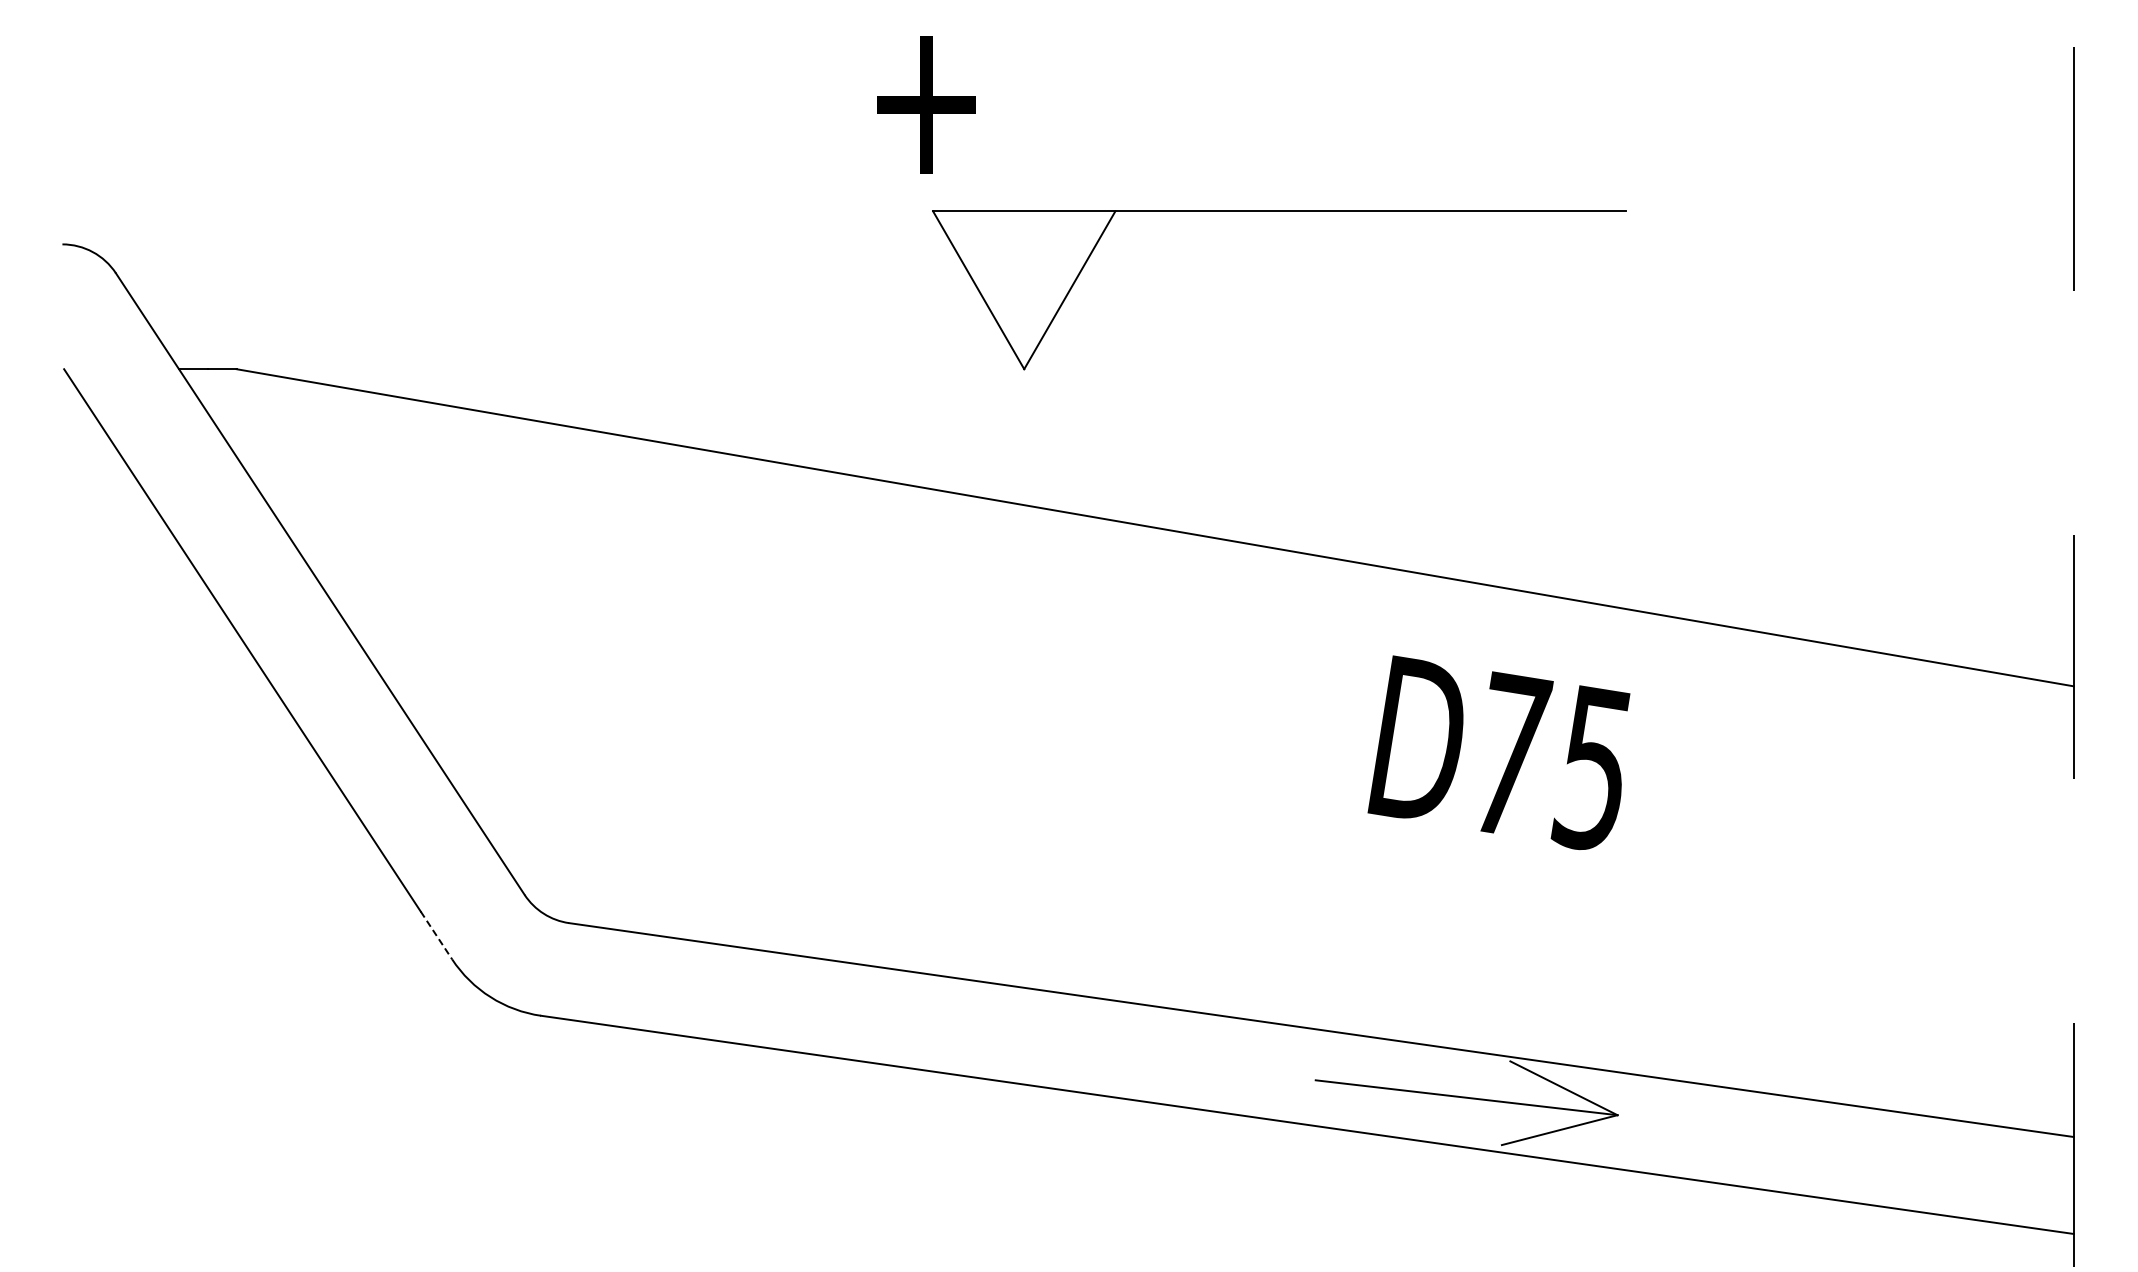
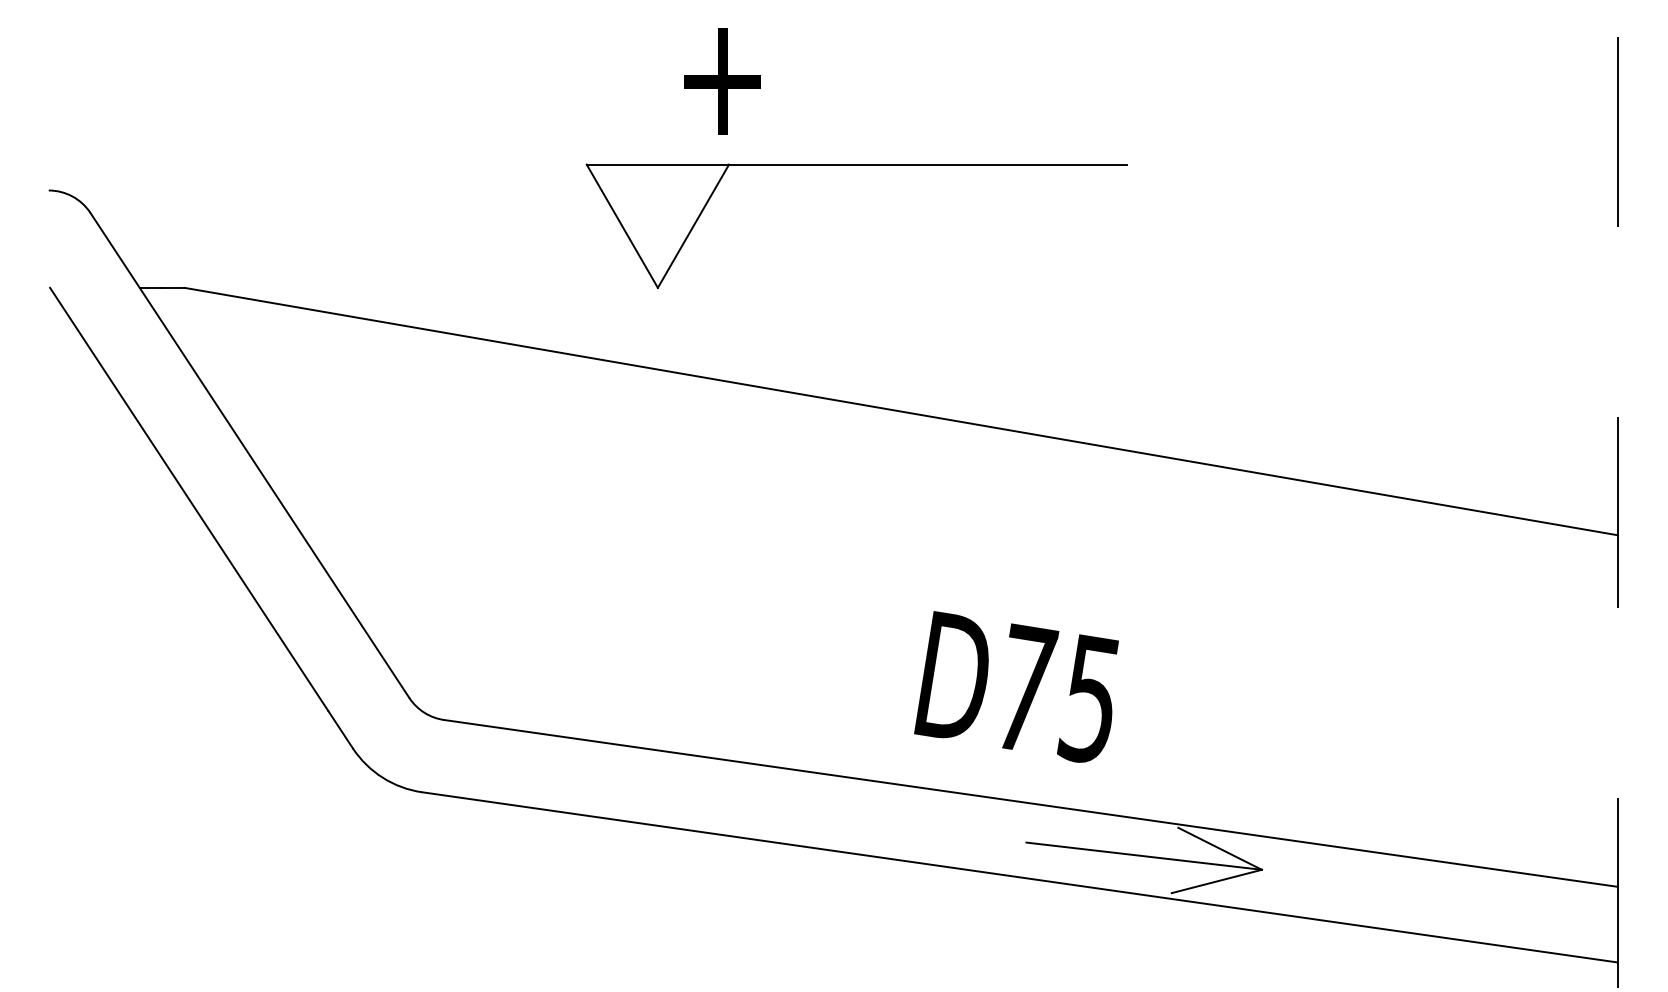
part: (1279, 211) -> (857, 164), moved
text: (1498, 752) -> (1016, 686), moved
line: (436, 935) -> (340, 729), dashed -> solid

